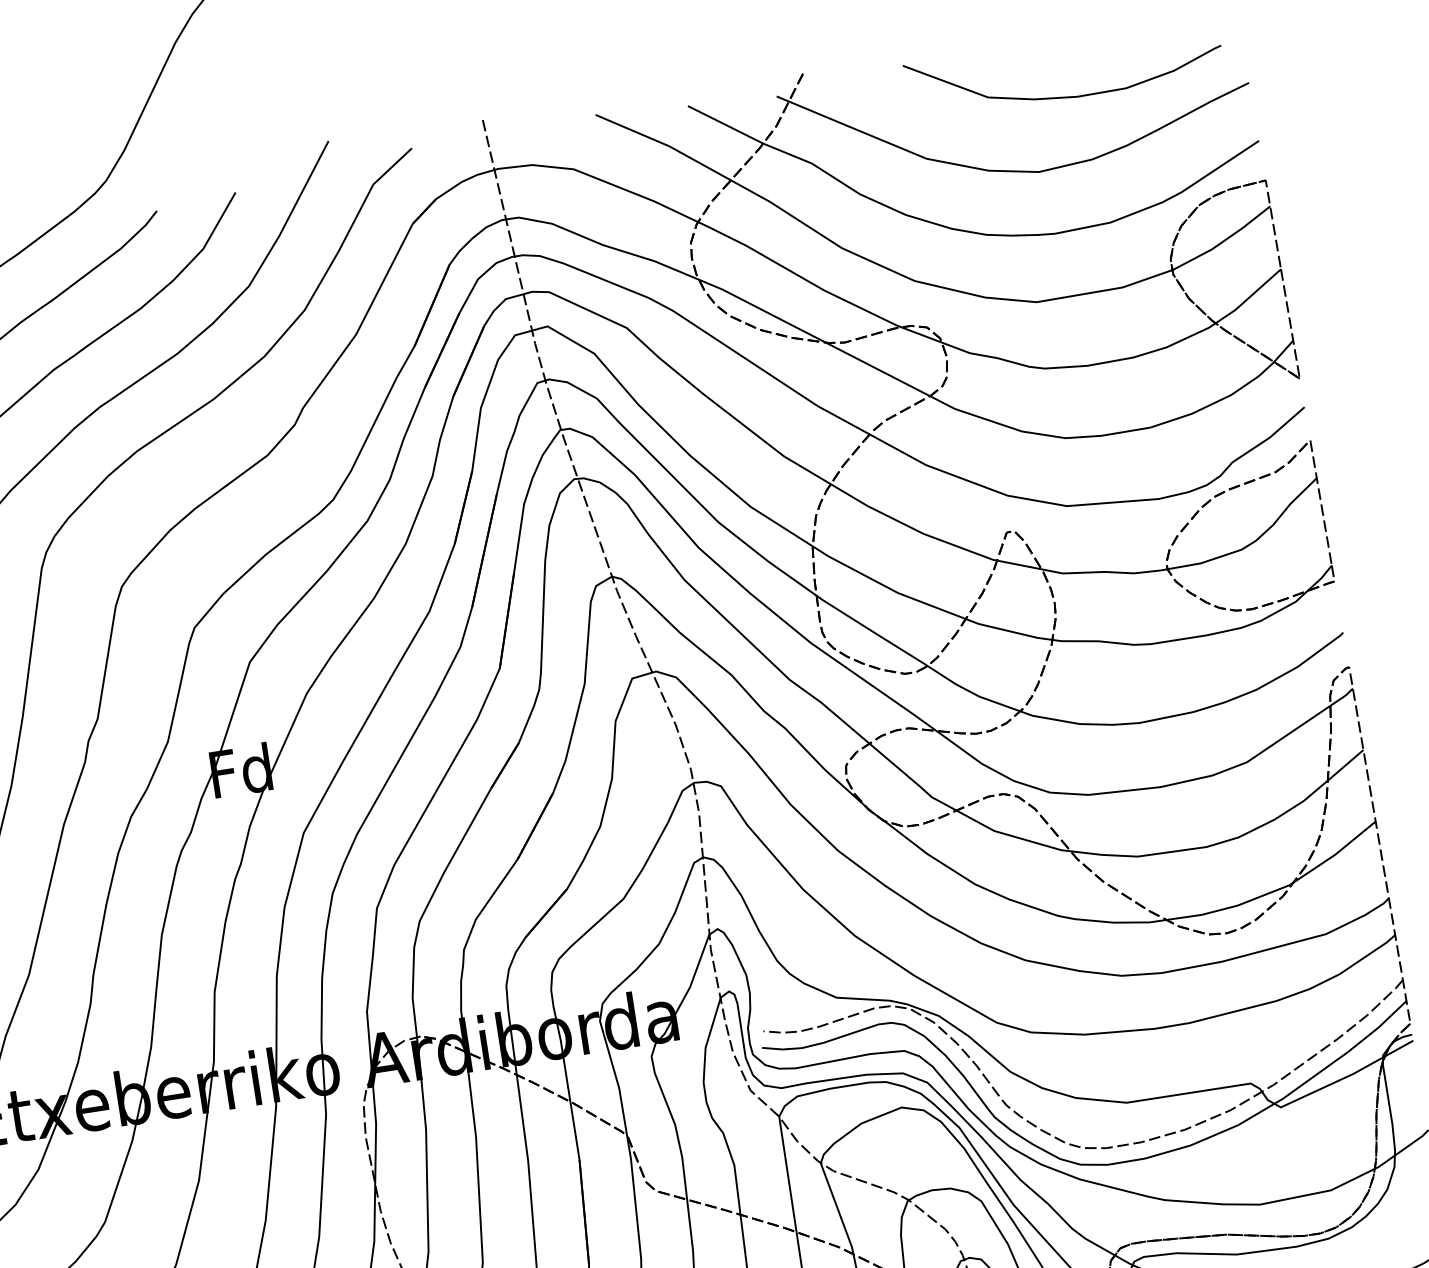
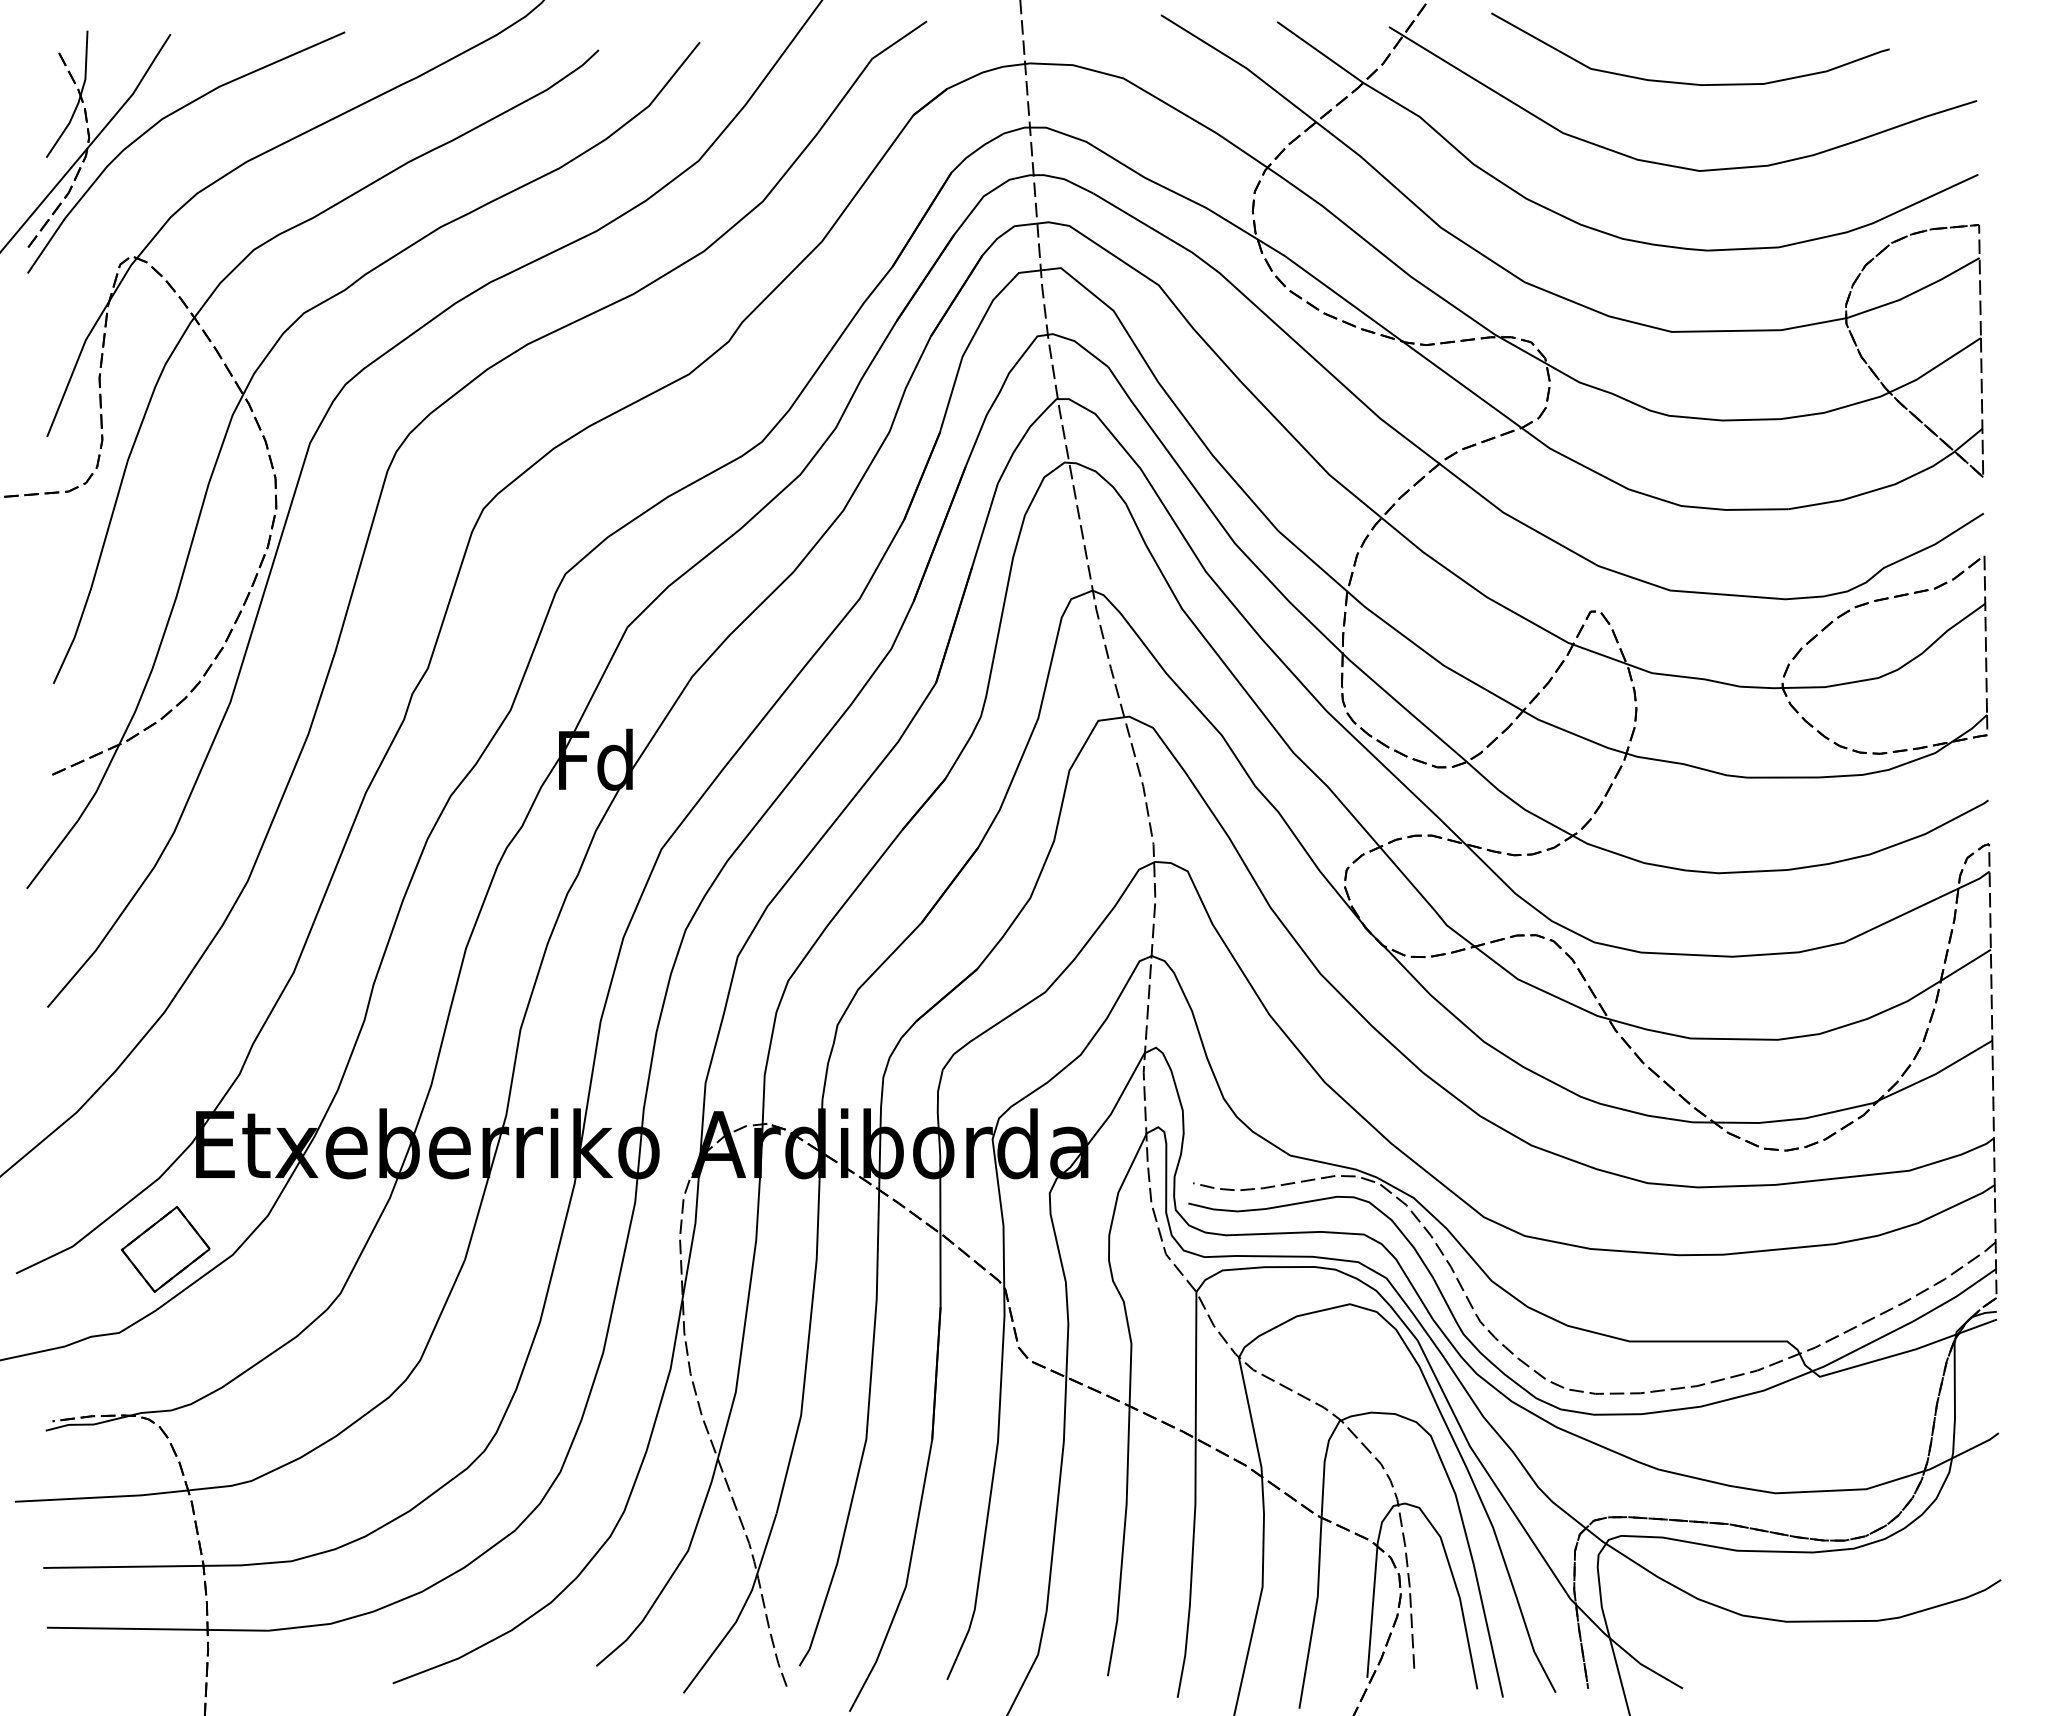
curve: (1065, 96) -> (1687, 82), moved

